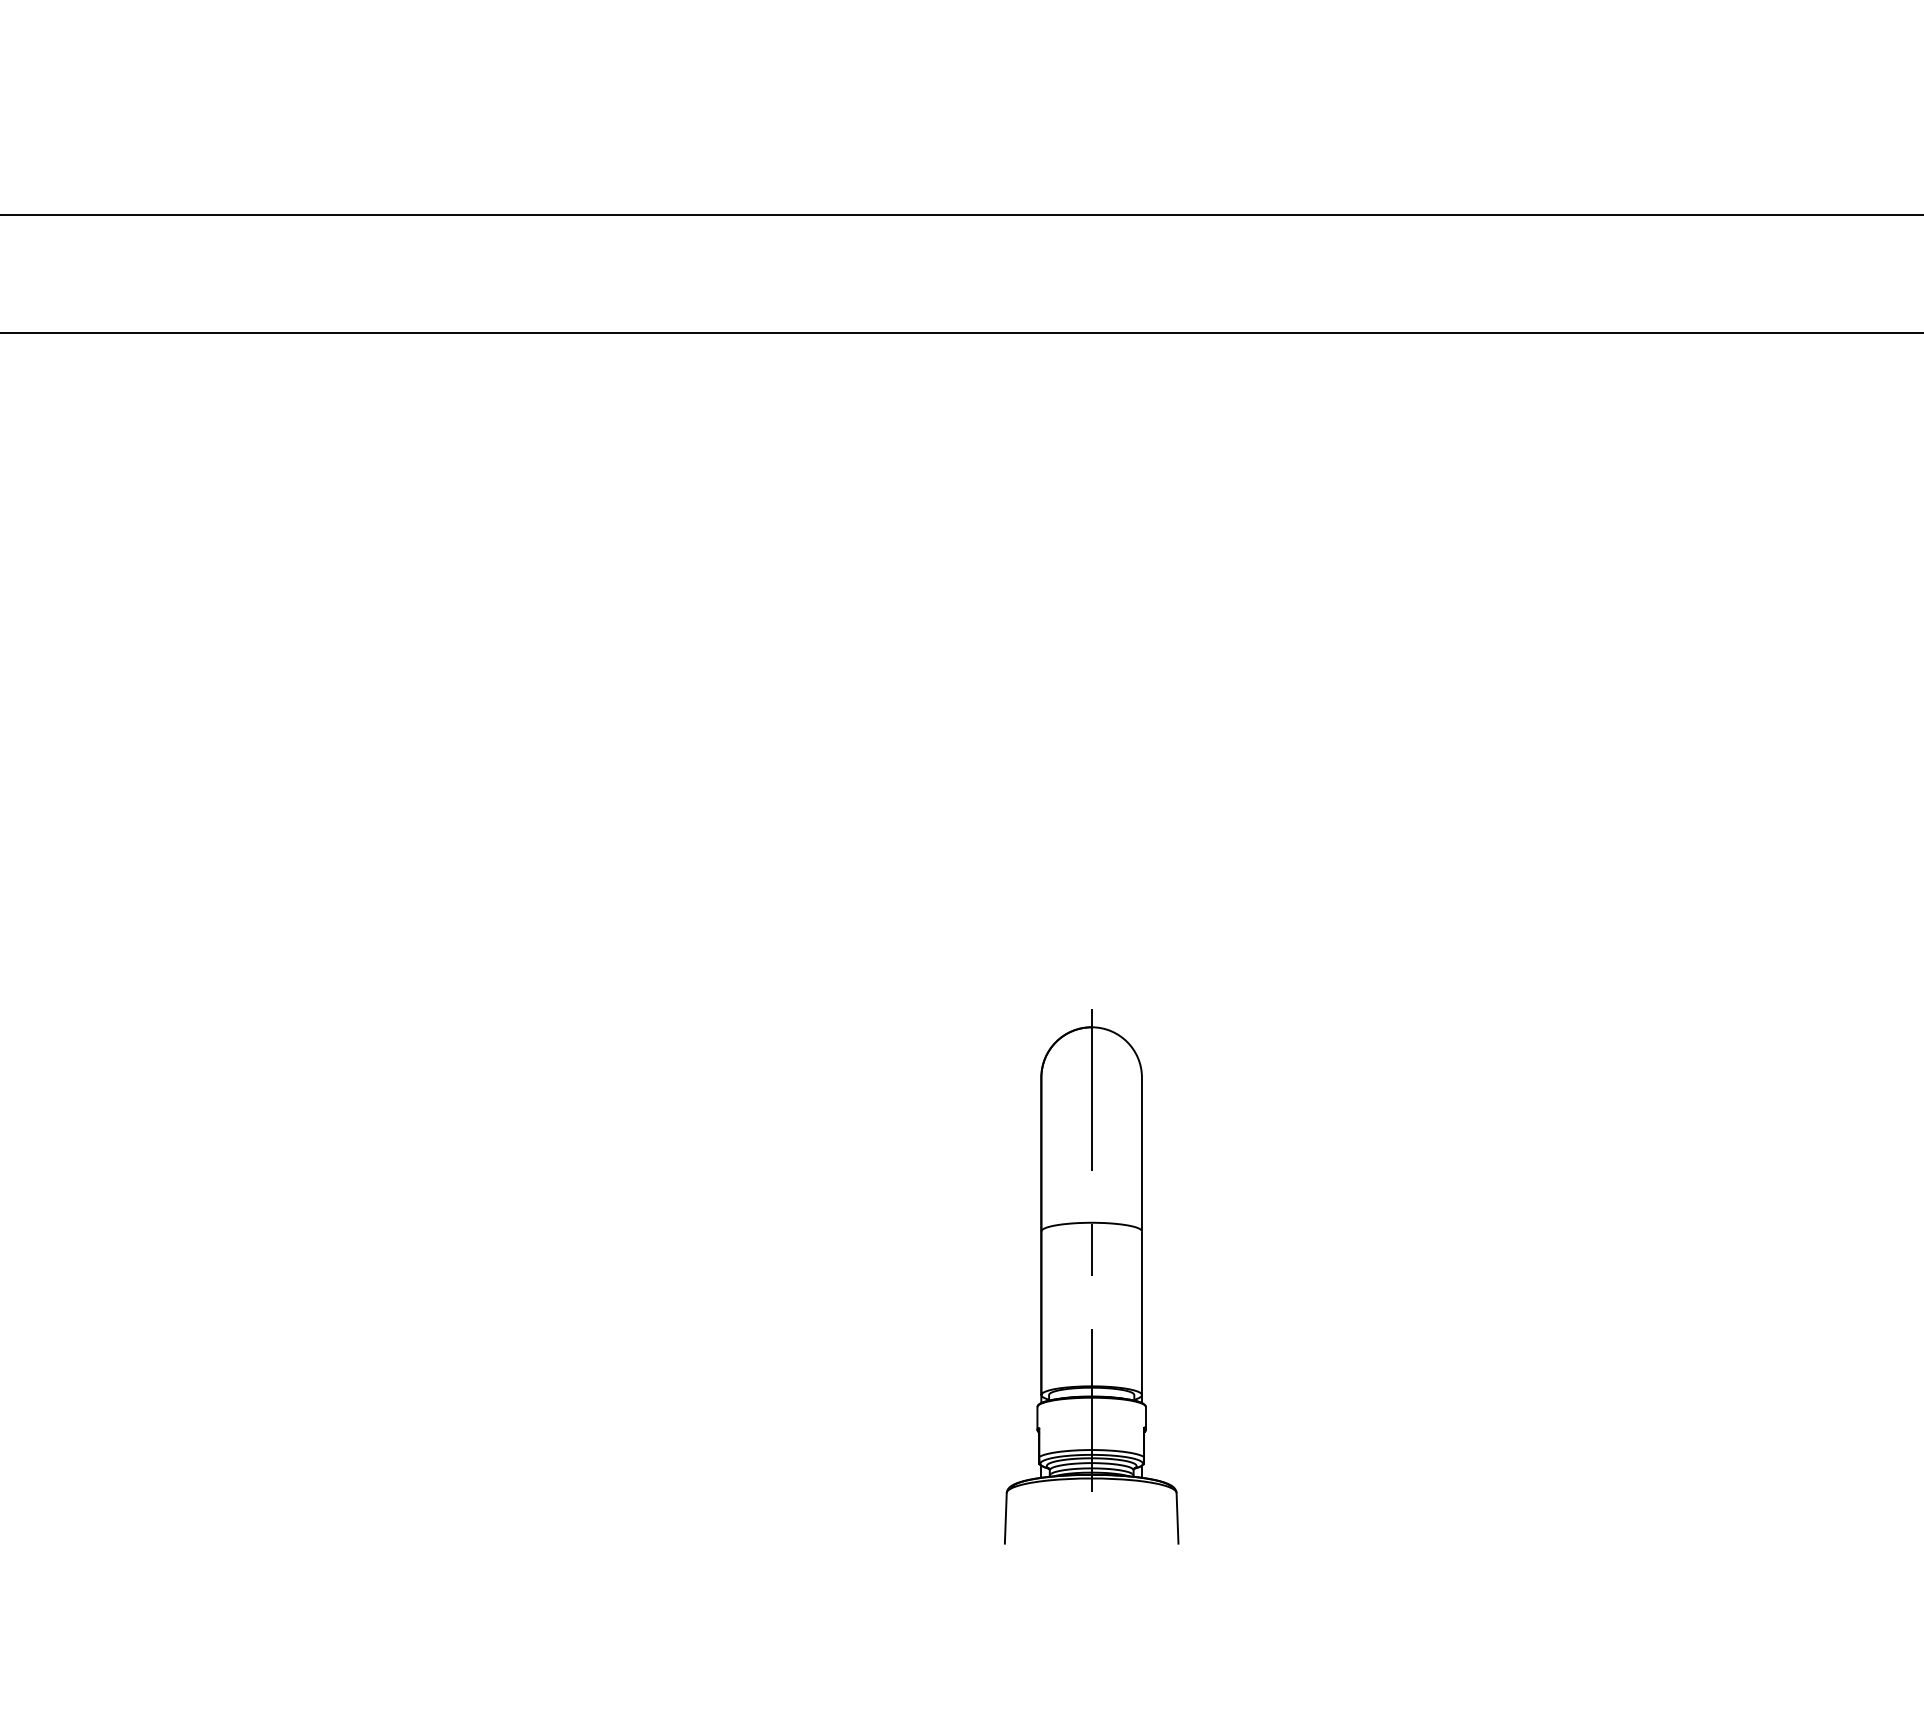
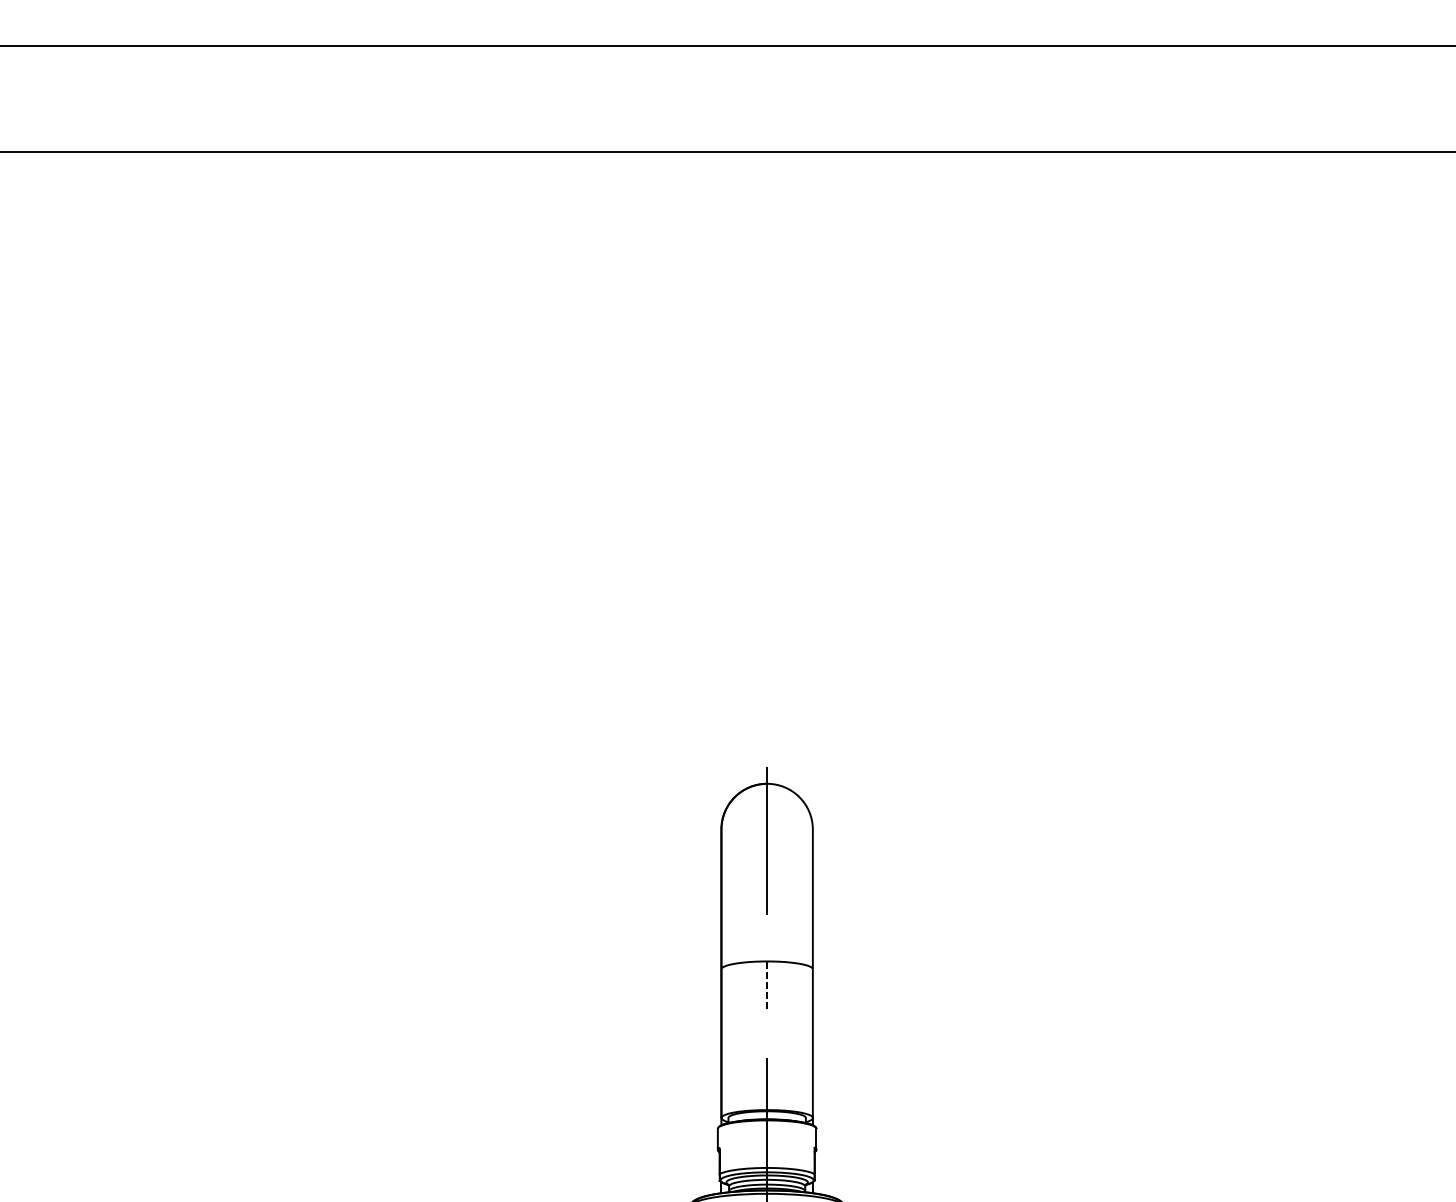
line: (1091, 1249) -> (766, 985), solid -> dashed

